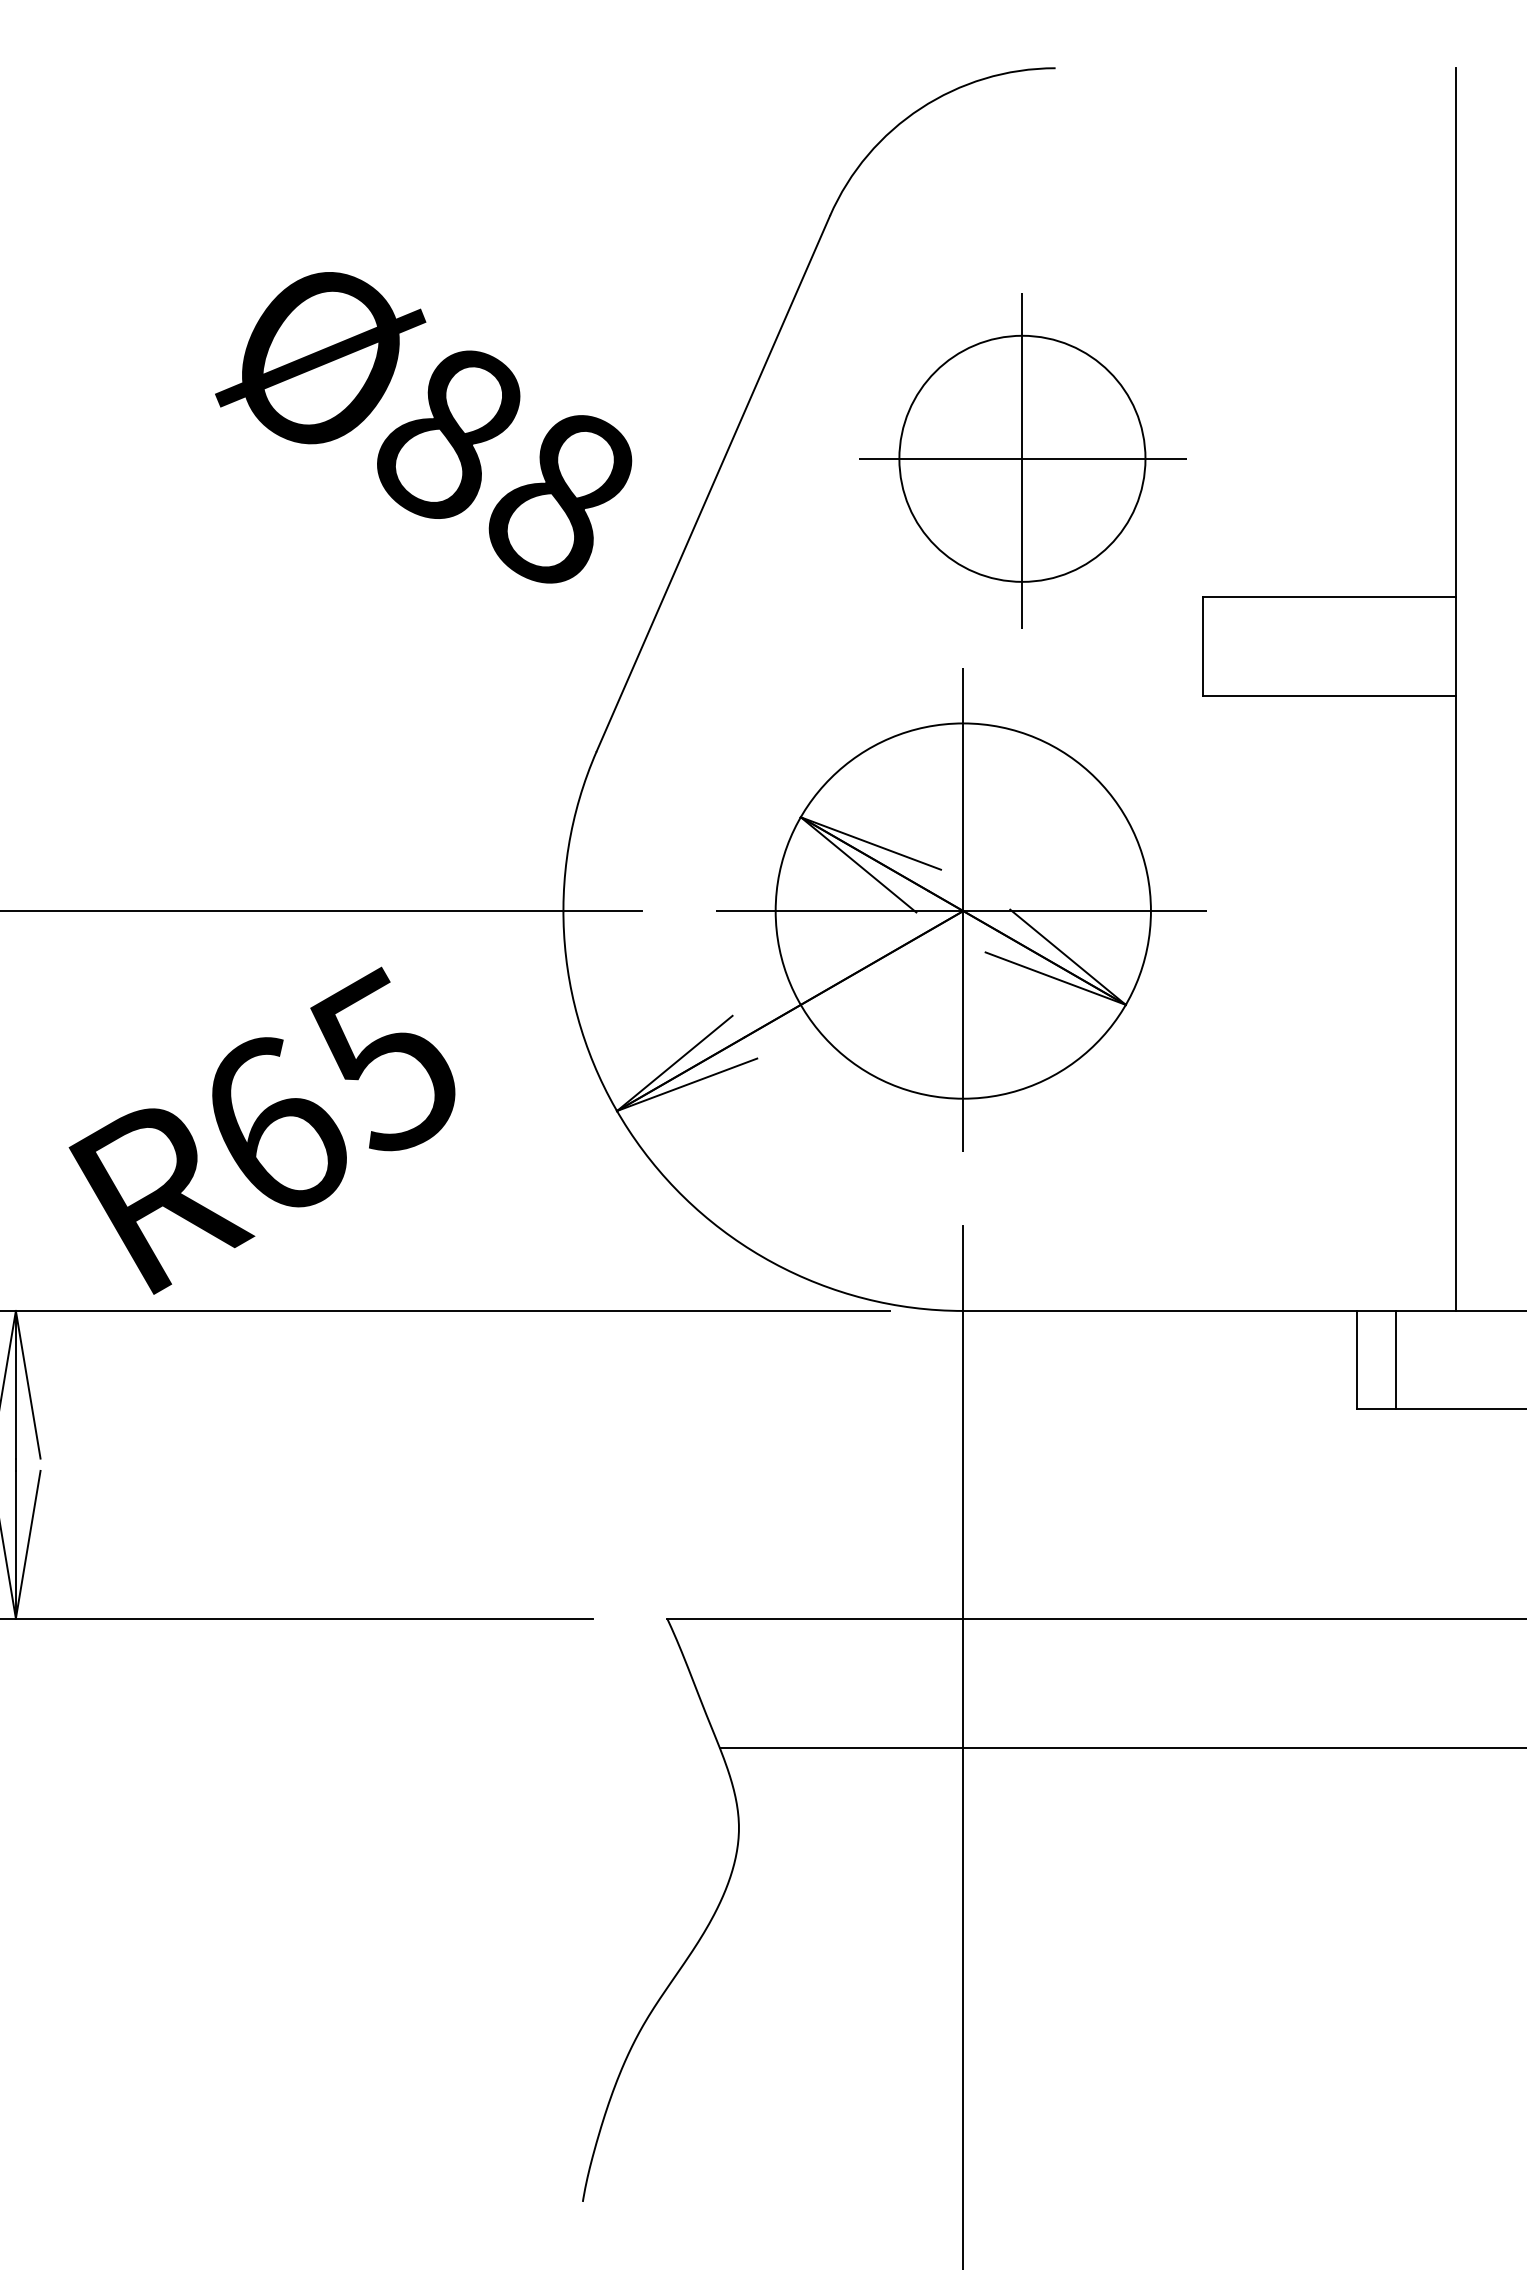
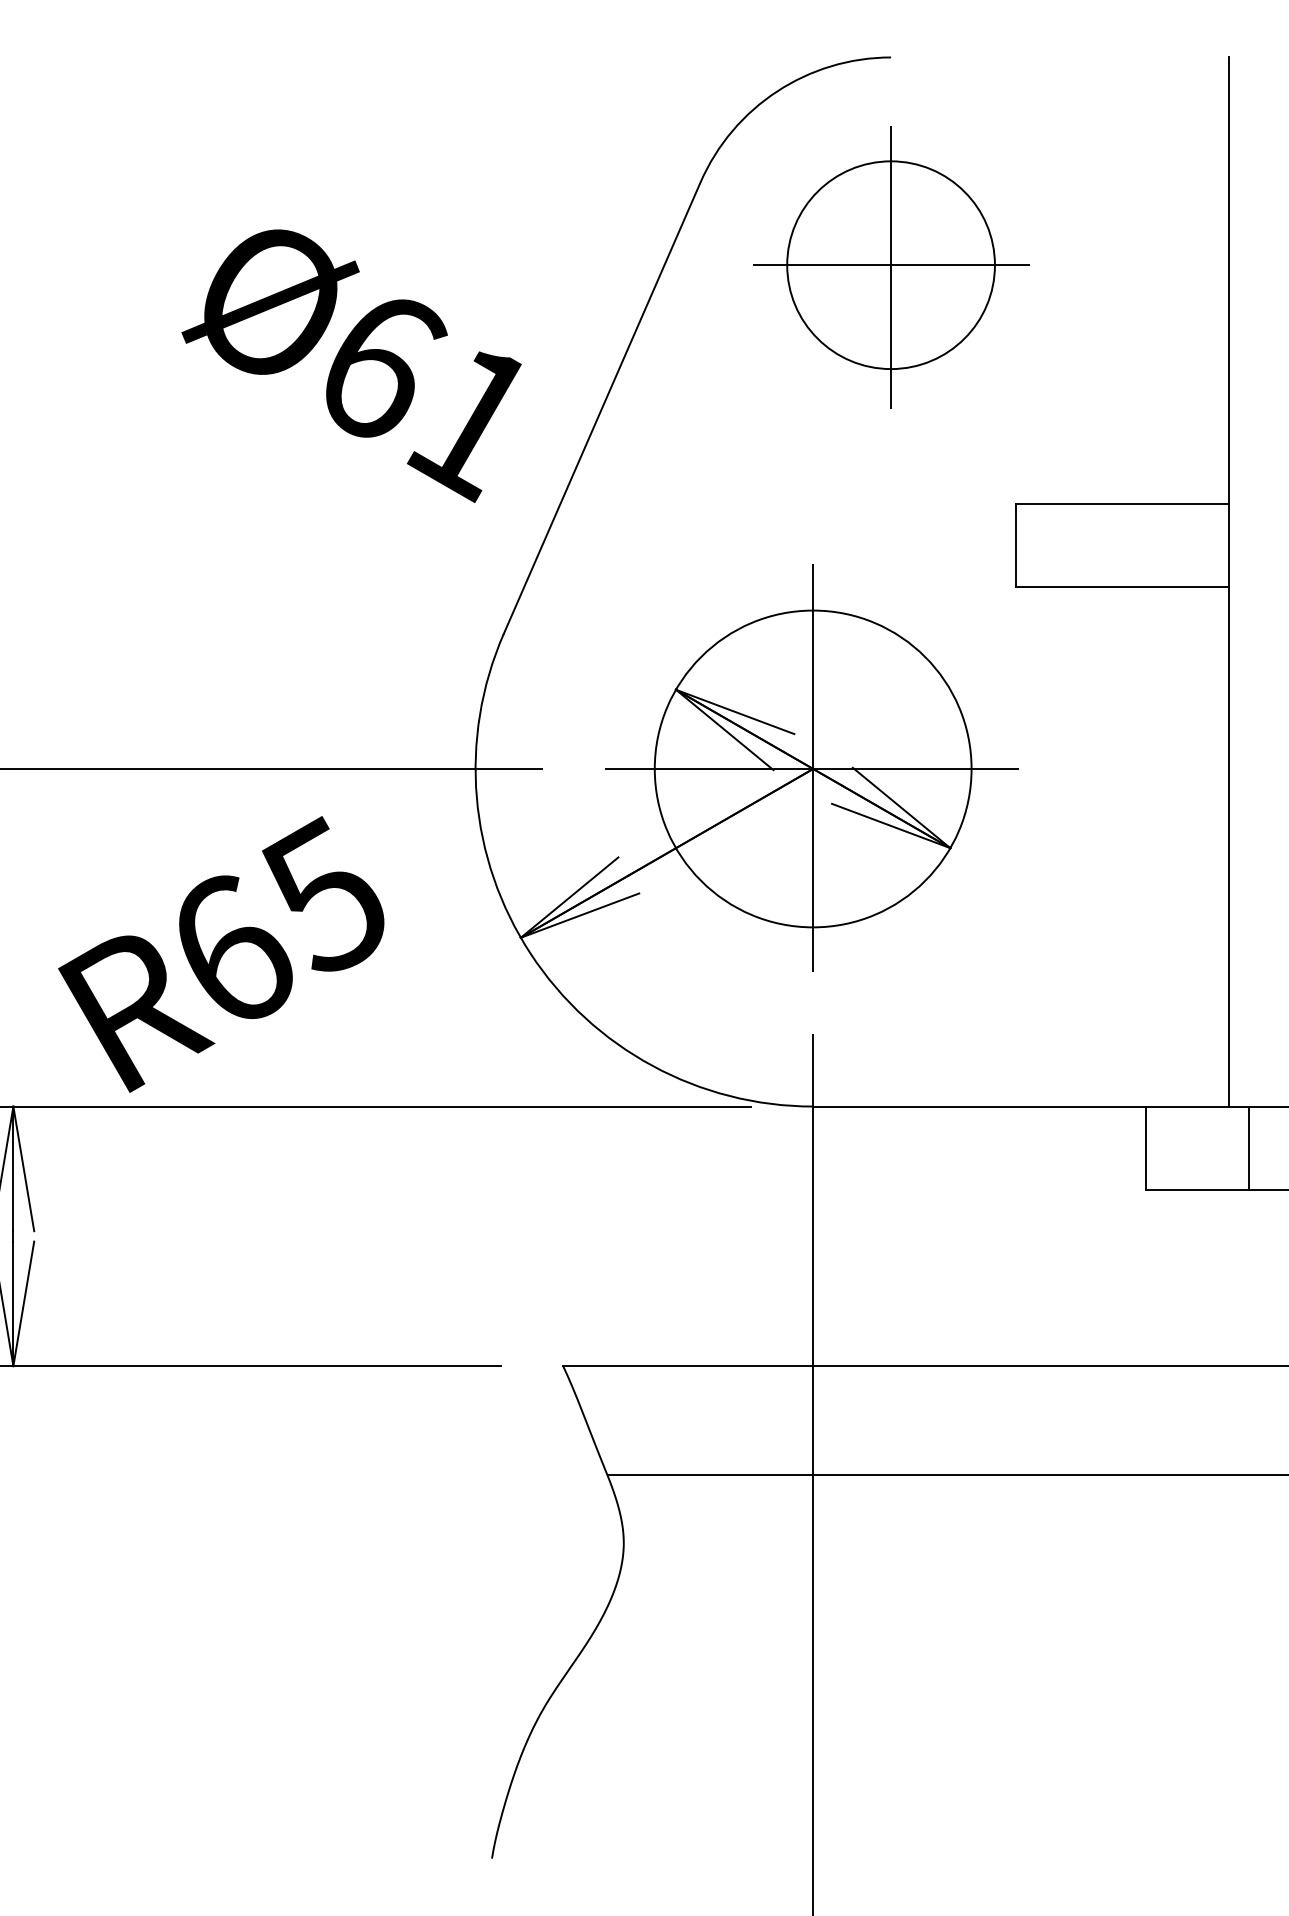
part: (1022, 461) -> (891, 267), moved
text: (504, 472) -> (425, 398), Ø88 -> Ø61
line: (1396, 1359) -> (1249, 1147), moved

